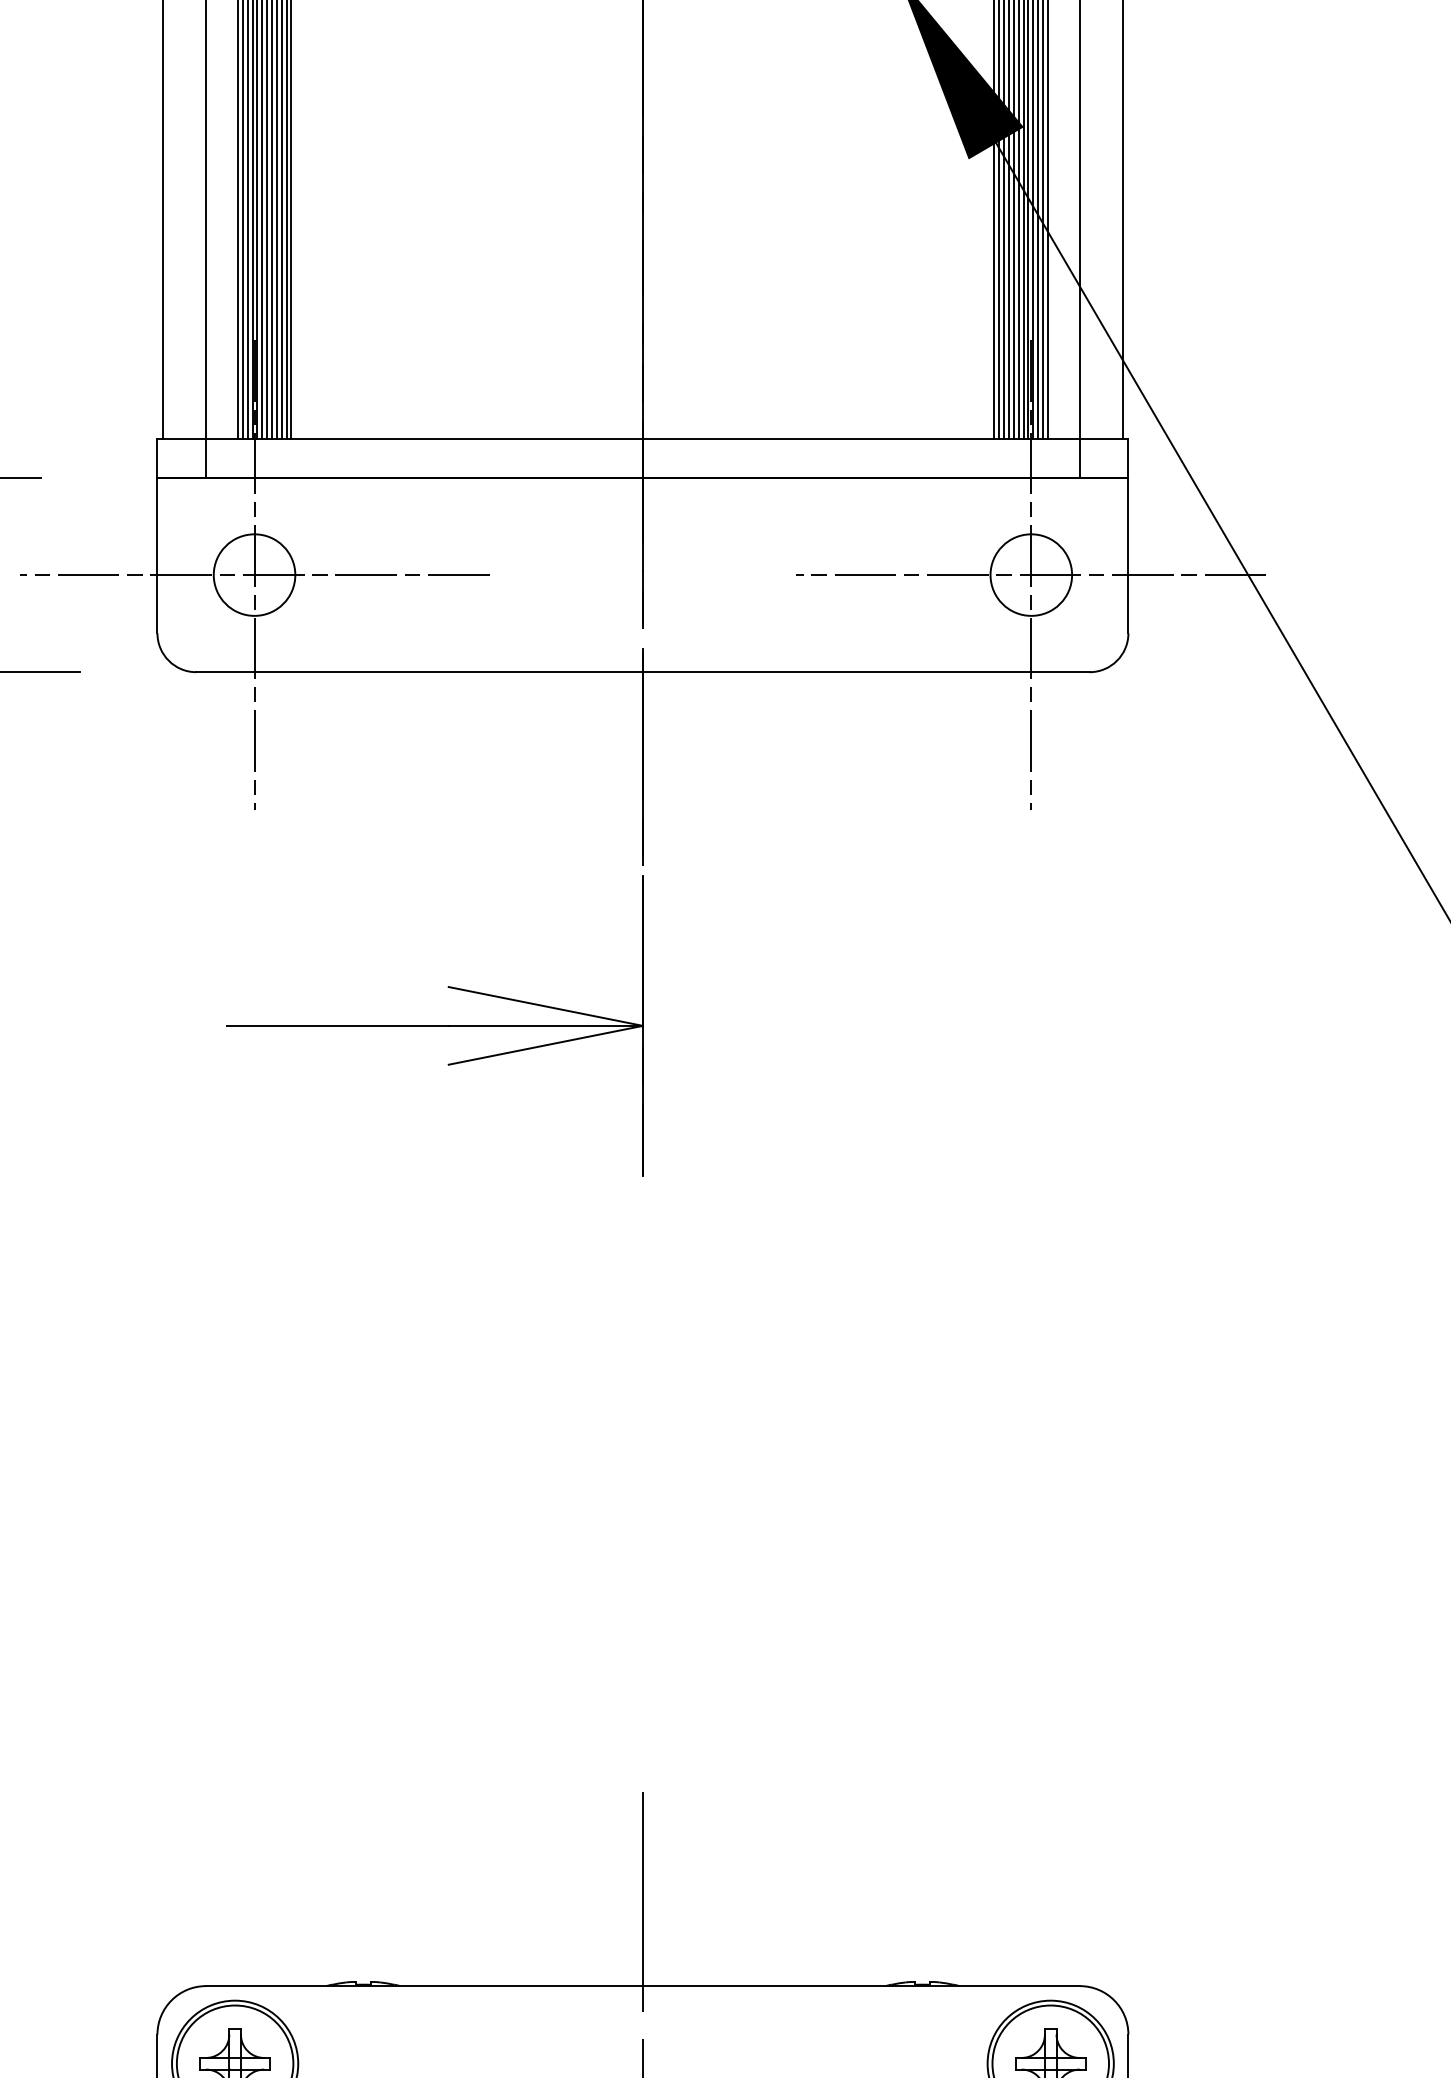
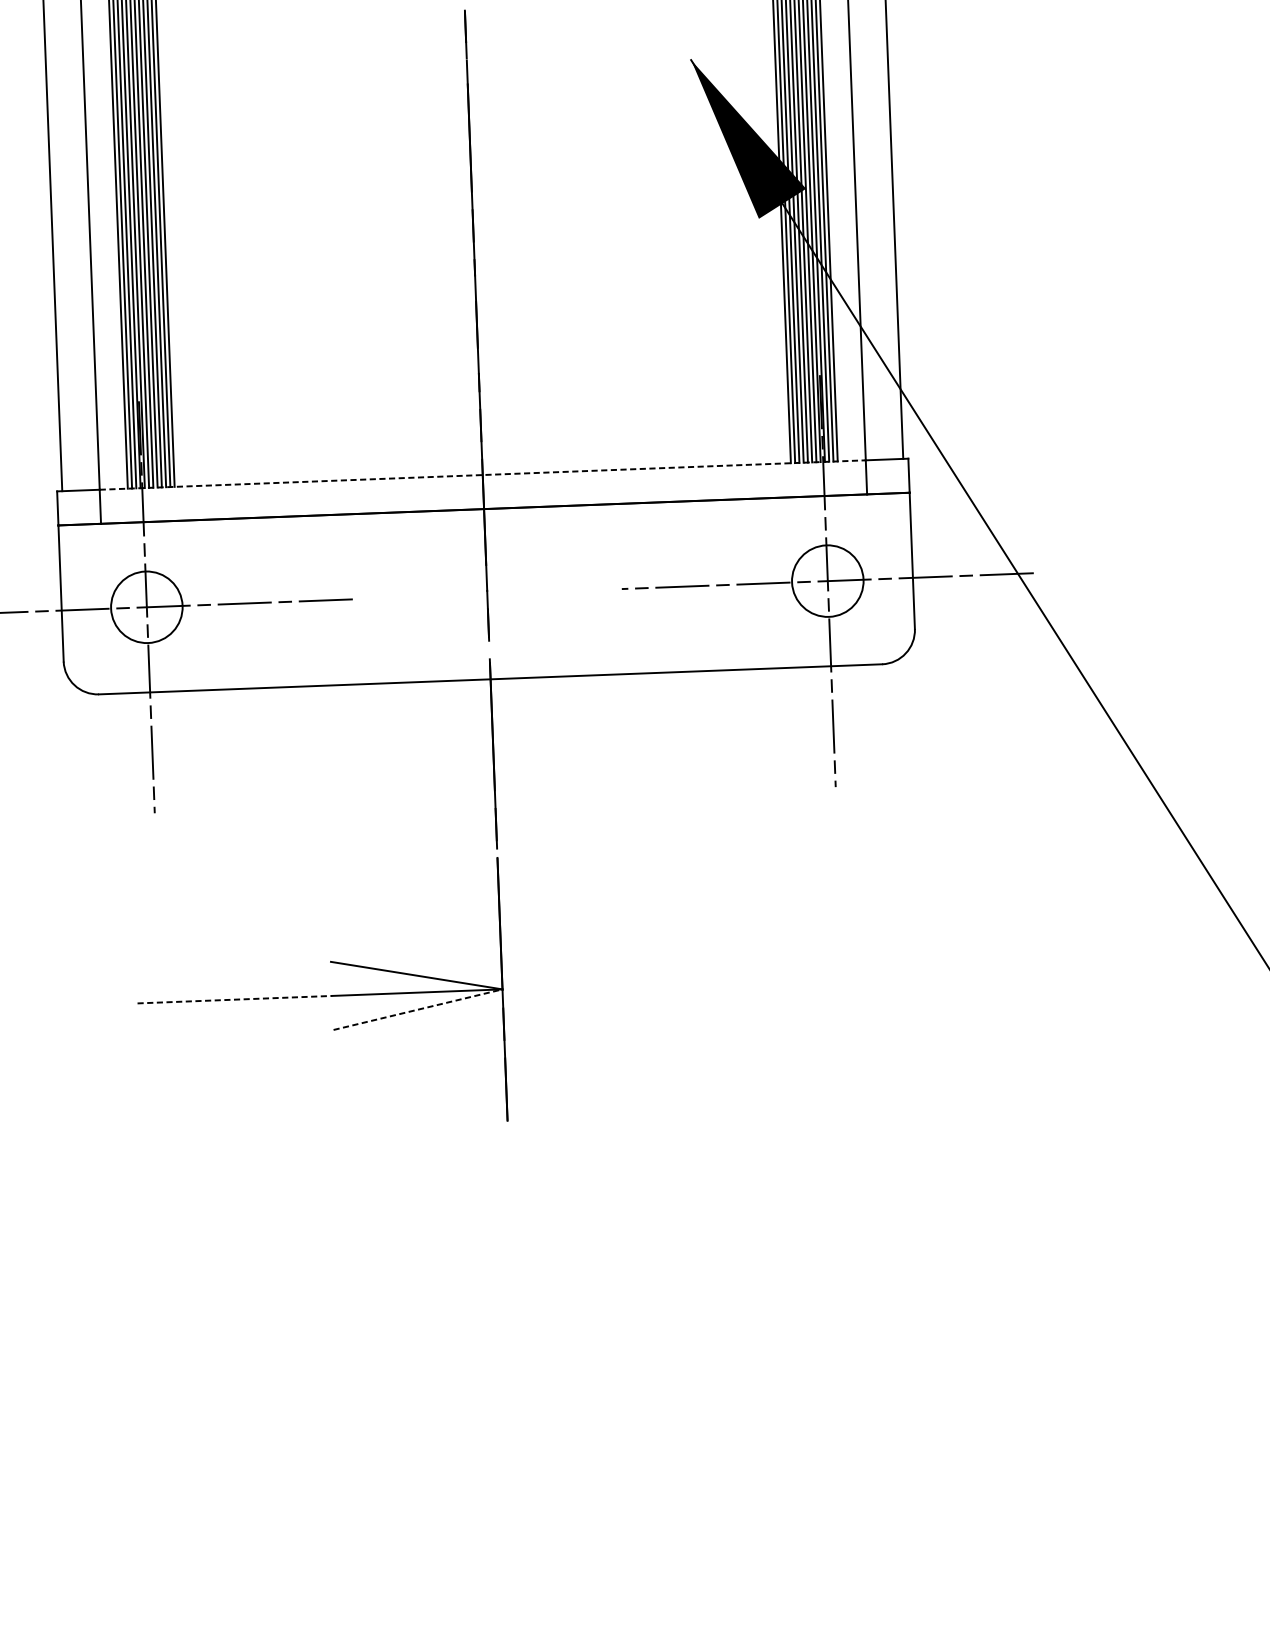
line: (642, 439) -> (482, 475), solid -> dashed
line: (338, 1025) -> (235, 999), solid -> dashed
line: (546, 1045) -> (418, 1009), solid -> dashed

